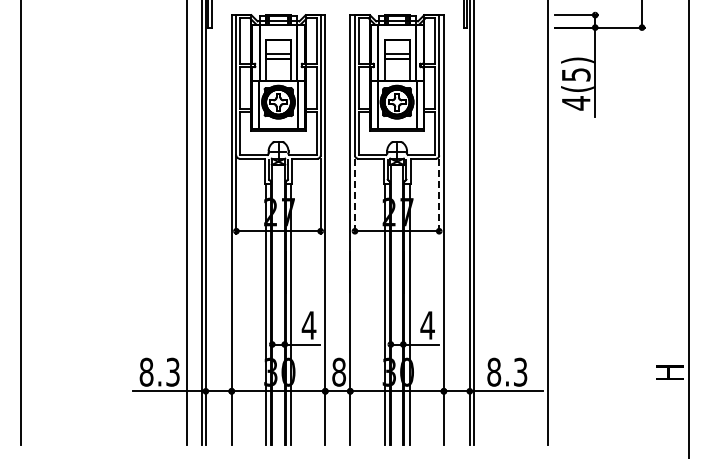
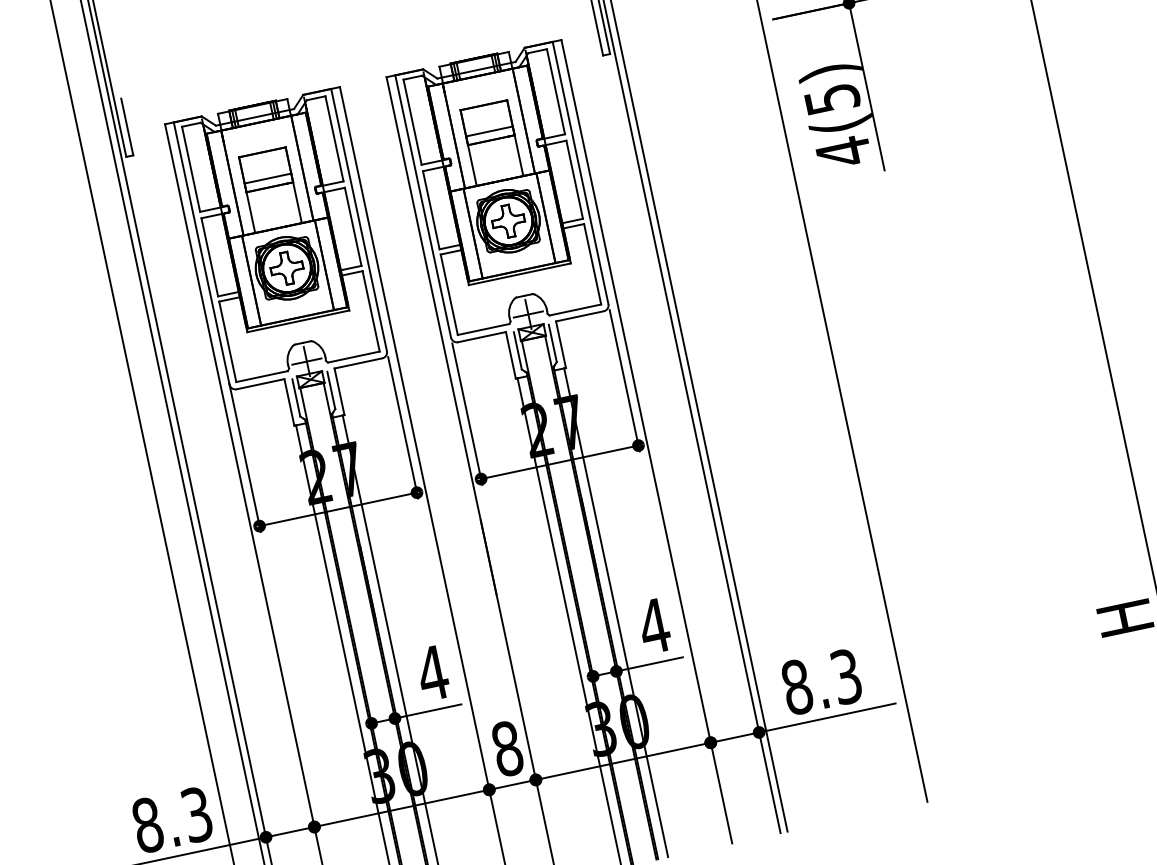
line: (354, 196) -> (466, 414), dashed -> solid
line: (439, 196) -> (625, 380), dashed -> solid

